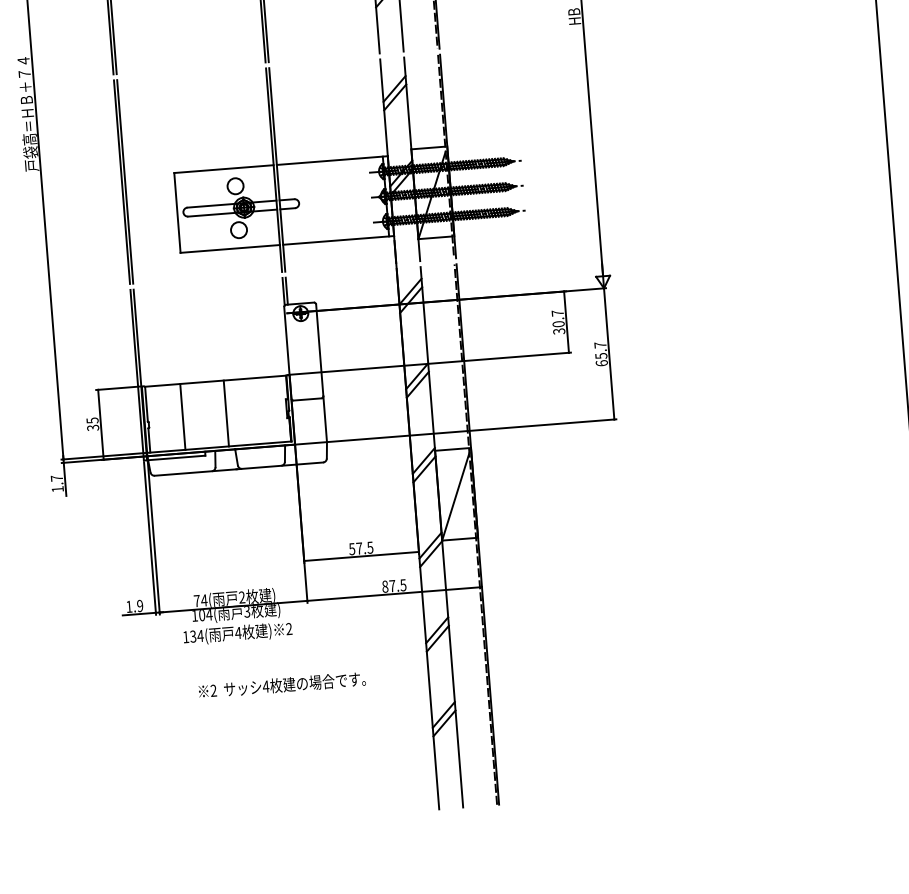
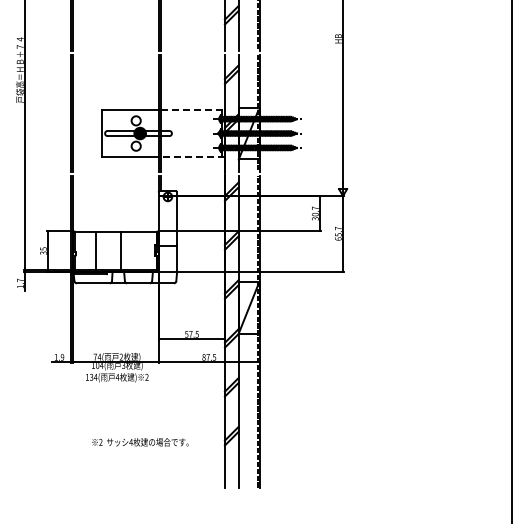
line: (333, 160) -> (193, 110), solid -> dashed
line: (337, 240) -> (192, 156), solid -> dashed
text: (282, 685) -> (140, 442), moved

